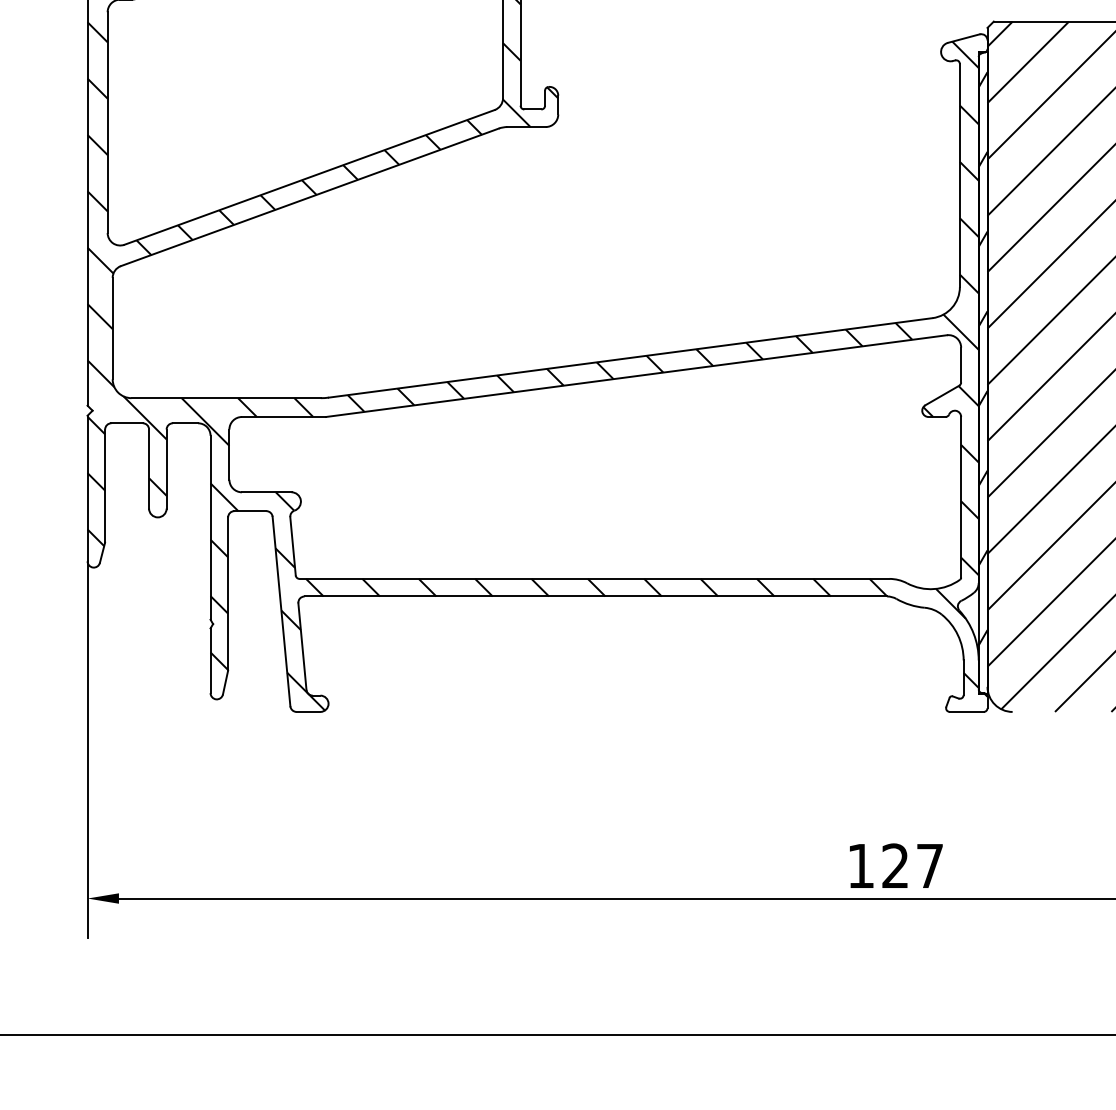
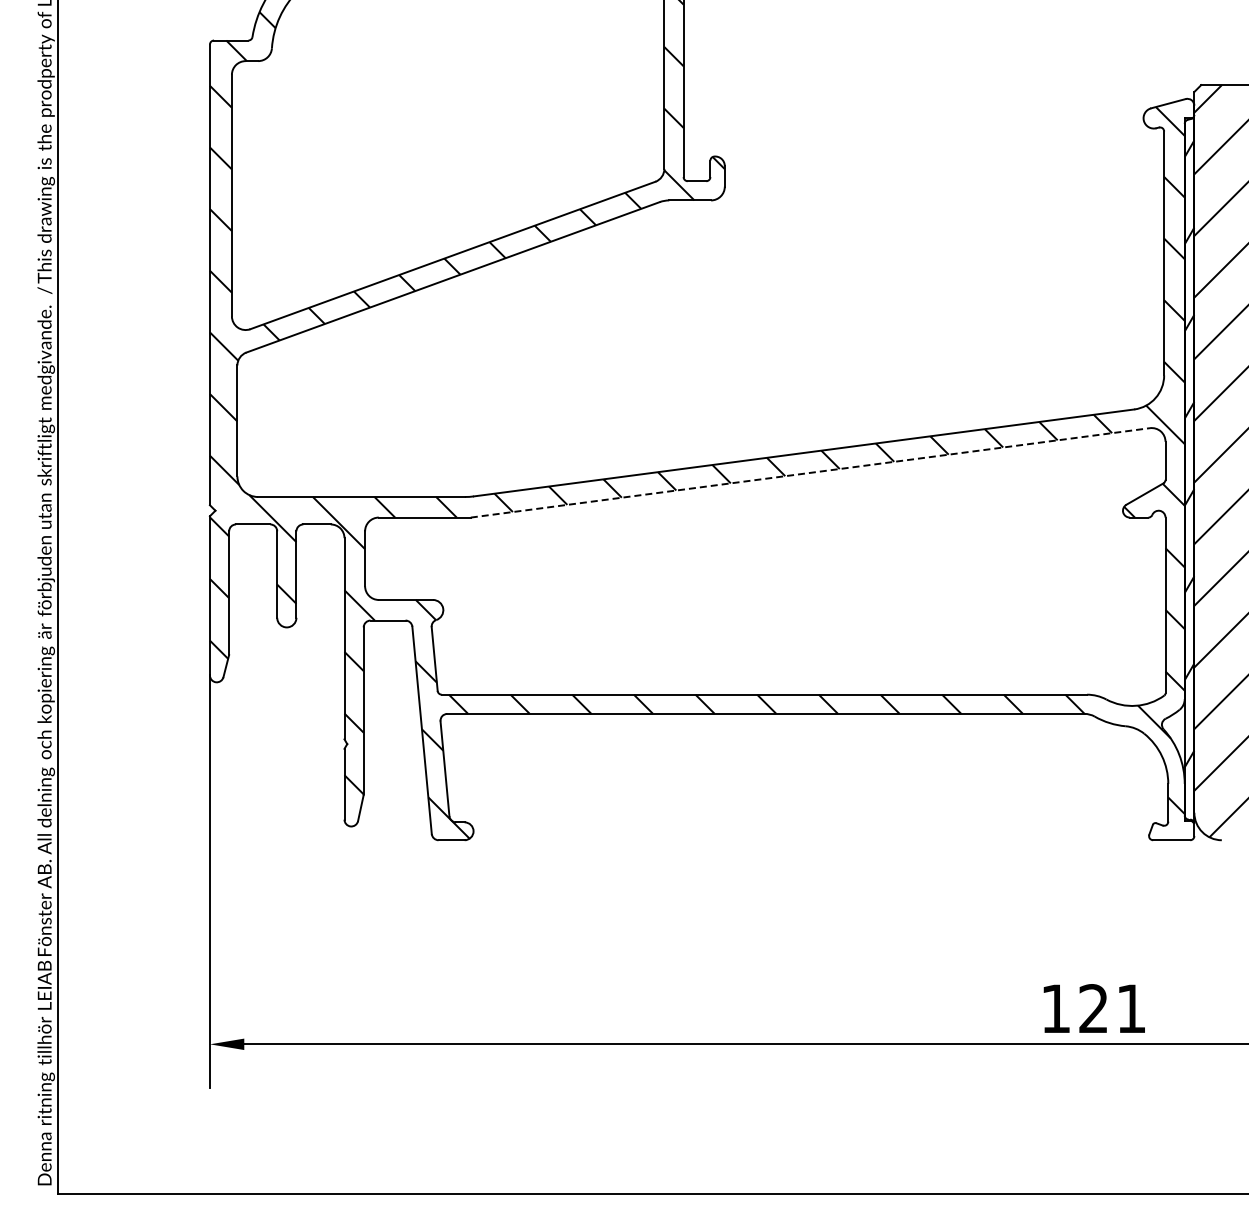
line: (636, 375) -> (810, 472), solid -> dashed
text: (930, 865) -> (1131, 1008), 127 -> 121

